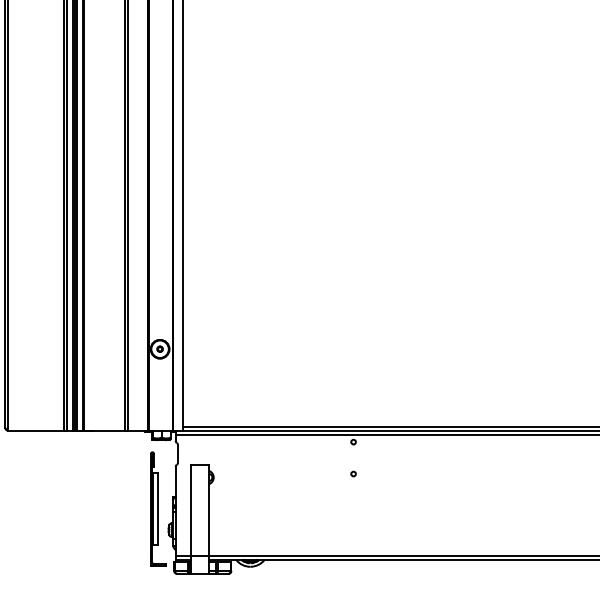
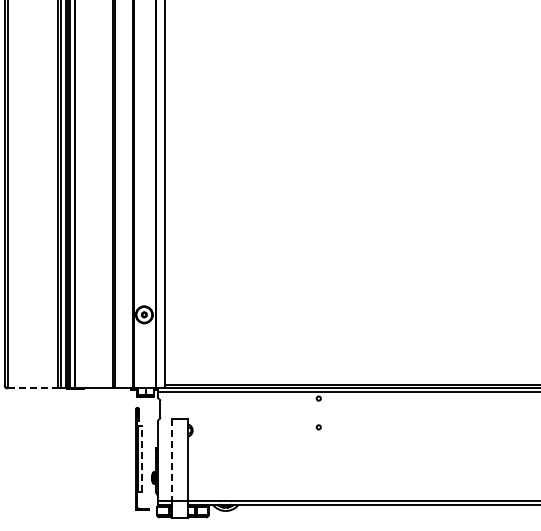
line: (37, 430) -> (33, 388), solid -> dashed
line: (158, 509) -> (142, 459), solid -> dashed
line: (191, 510) -> (172, 460), solid -> dashed

